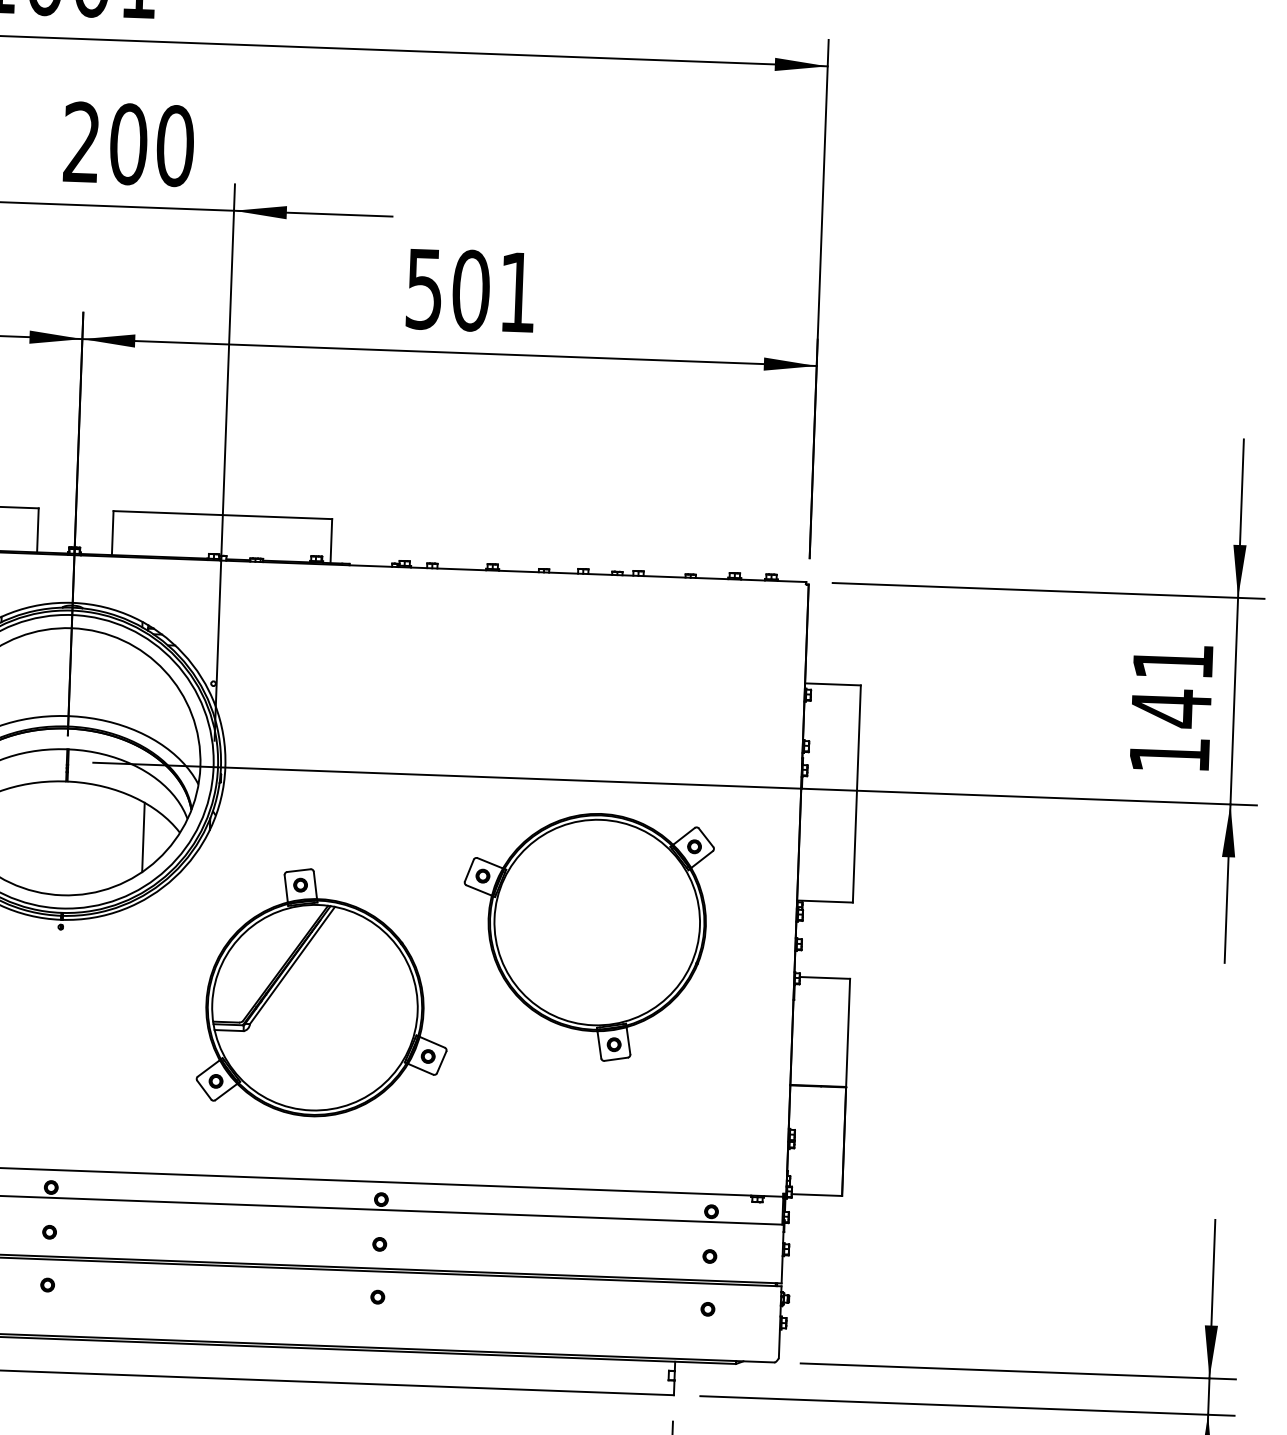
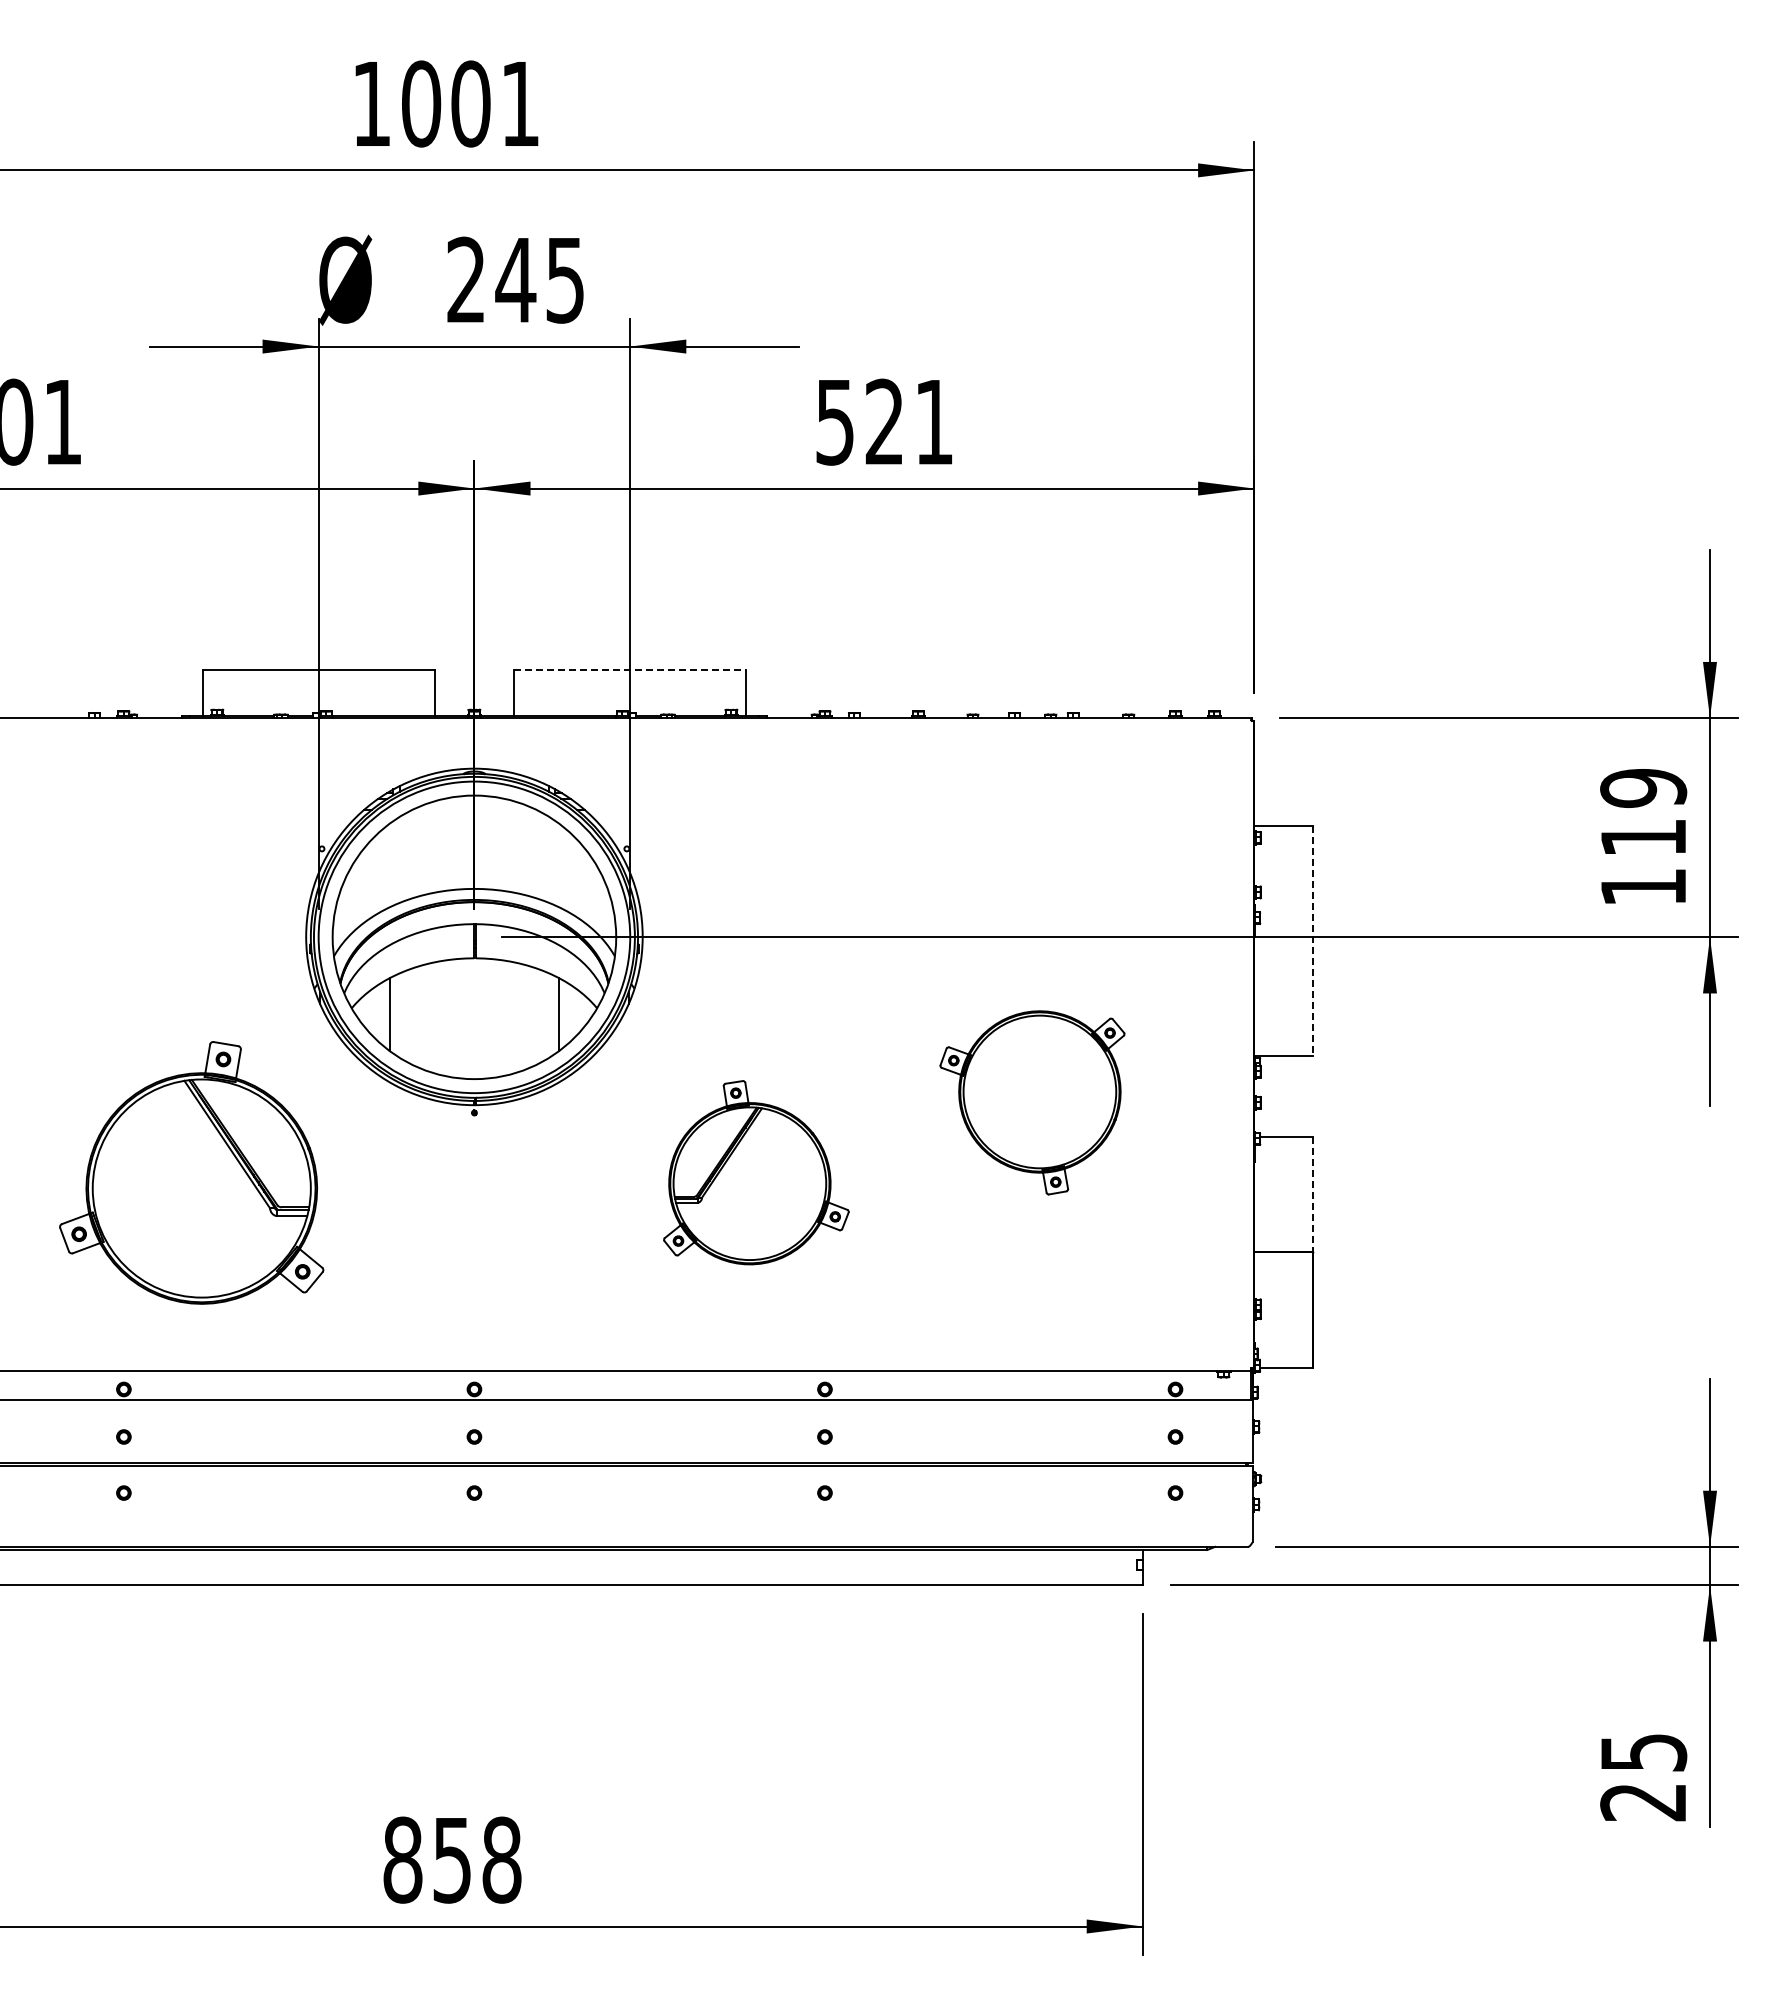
text: (151, 144) -> (540, 279), 200 -> 245
text: (470, 290) -> (884, 421), 501 -> 521
line: (223, 514) -> (630, 669), solid -> dashed
text: (1172, 685) -> (1643, 813), 141 -> 119
line: (856, 794) -> (1313, 941), solid -> dashed
part: (586, 936) -> (1032, 1102), size x0.7
part: (324, 992) -> (756, 1172), size x0.7
line: (848, 1033) -> (1313, 1195), solid -> dashed

